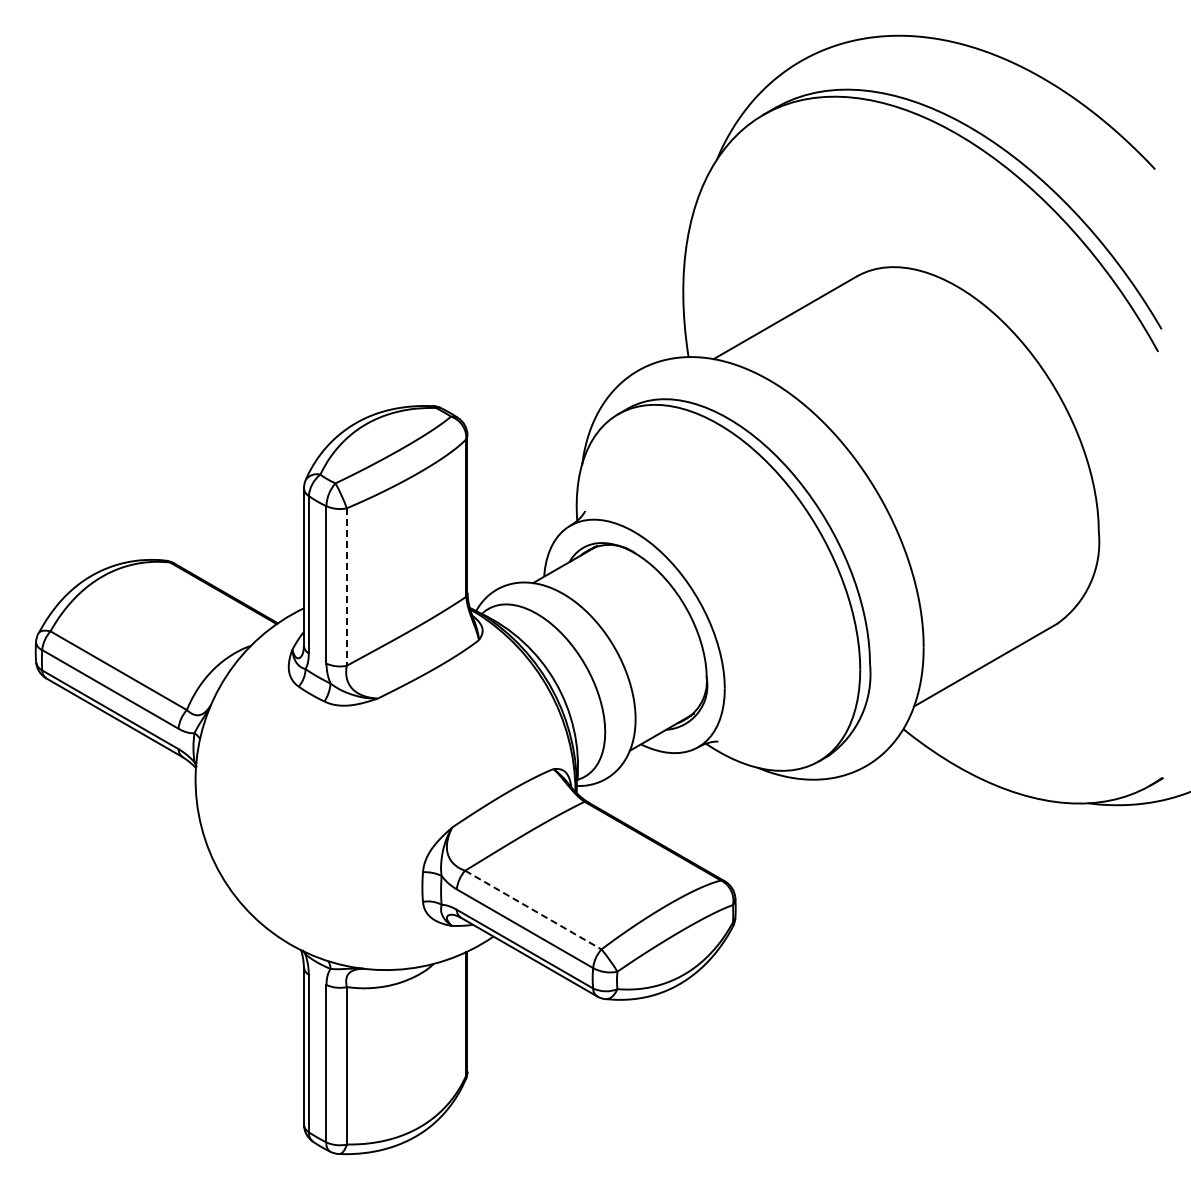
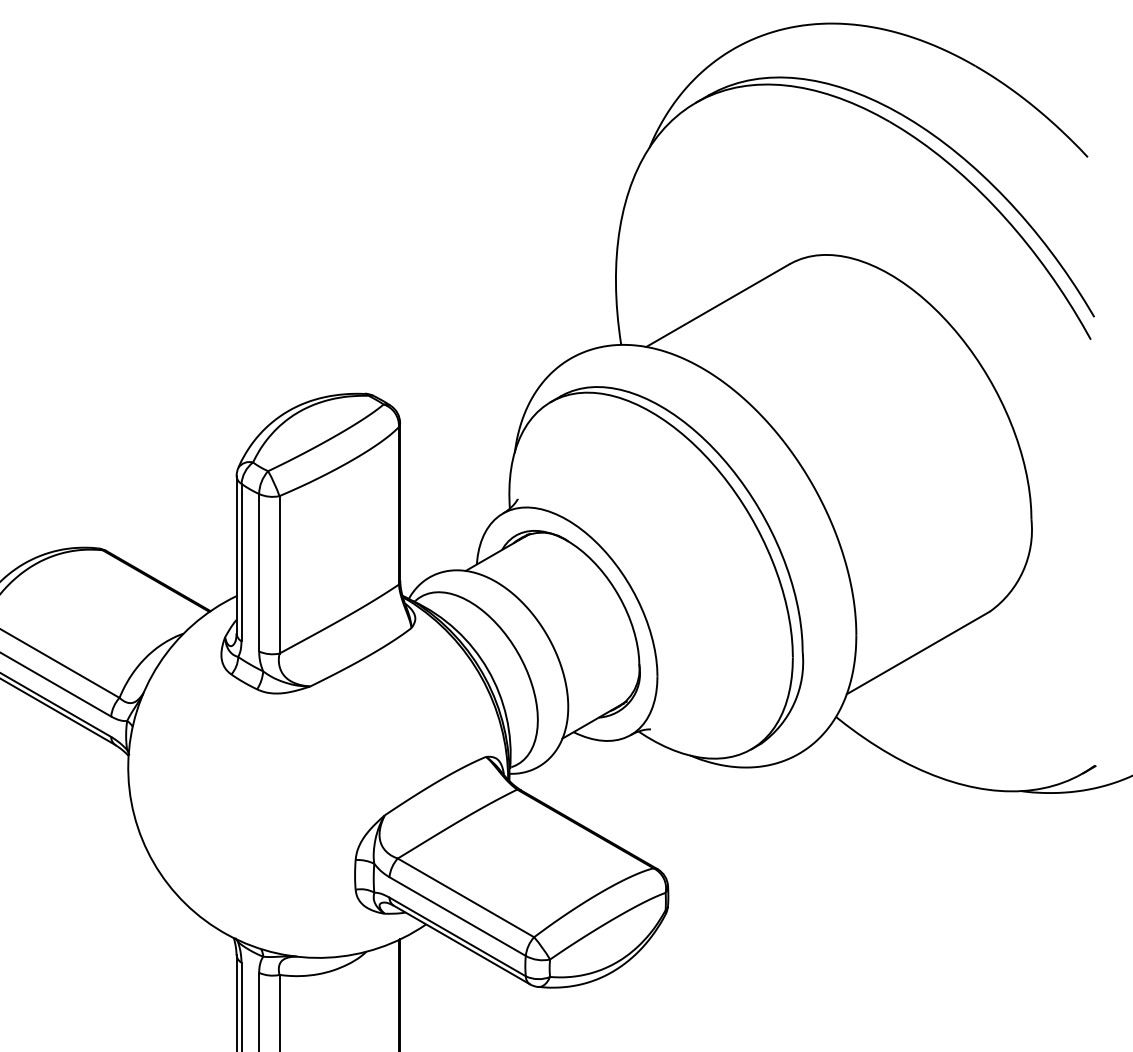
line: (346, 587) -> (279, 575), dashed -> solid
line: (533, 910) -> (466, 898), dashed -> solid

